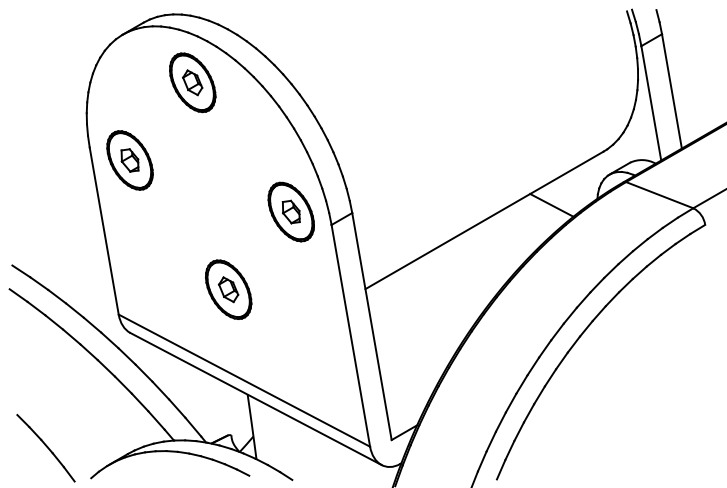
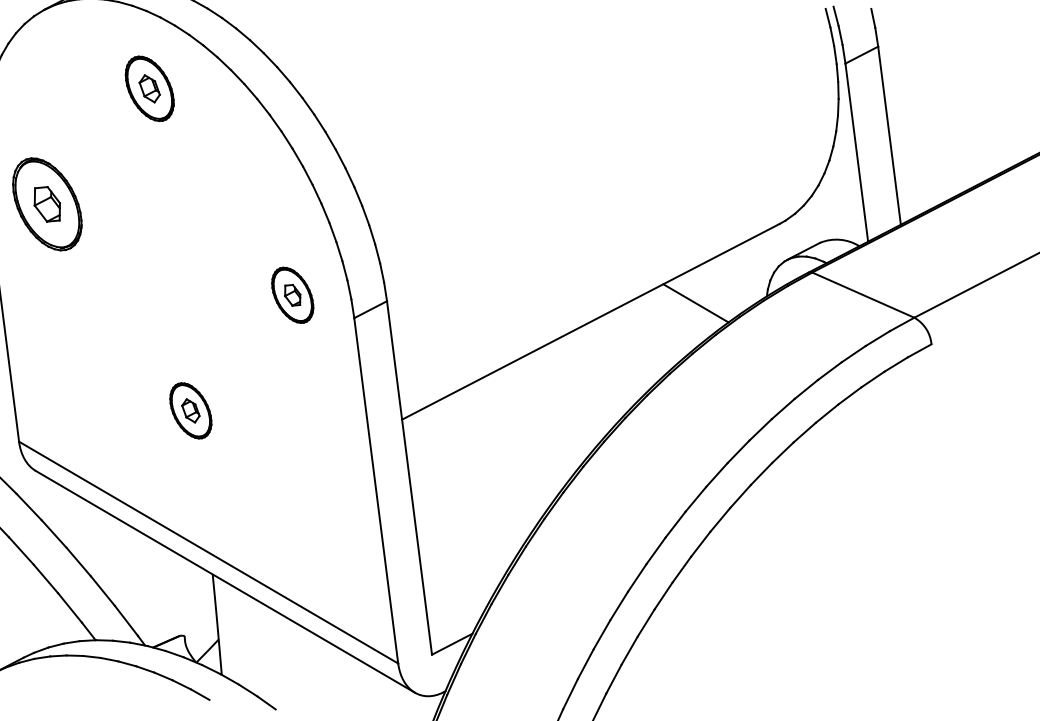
part: (192, 82) -> (149, 88), size x0.7
part: (290, 211) -> (291, 294), size x0.6
part: (228, 289) -> (190, 410), size x0.6

